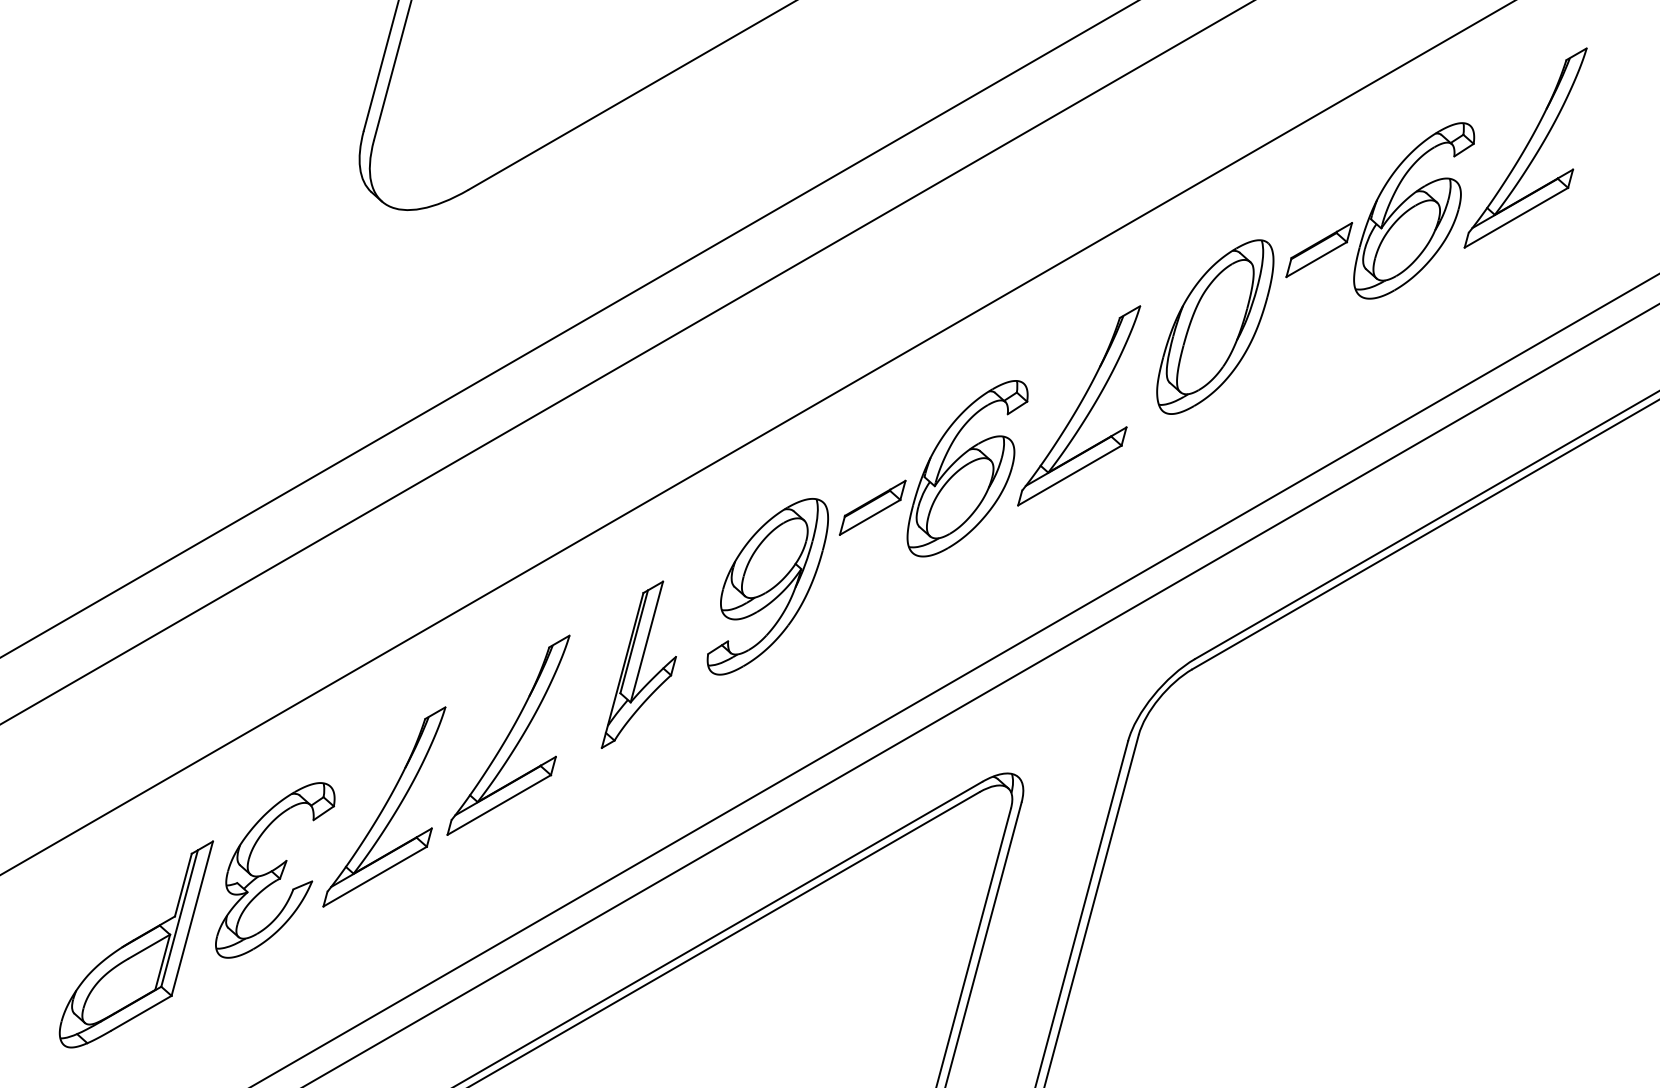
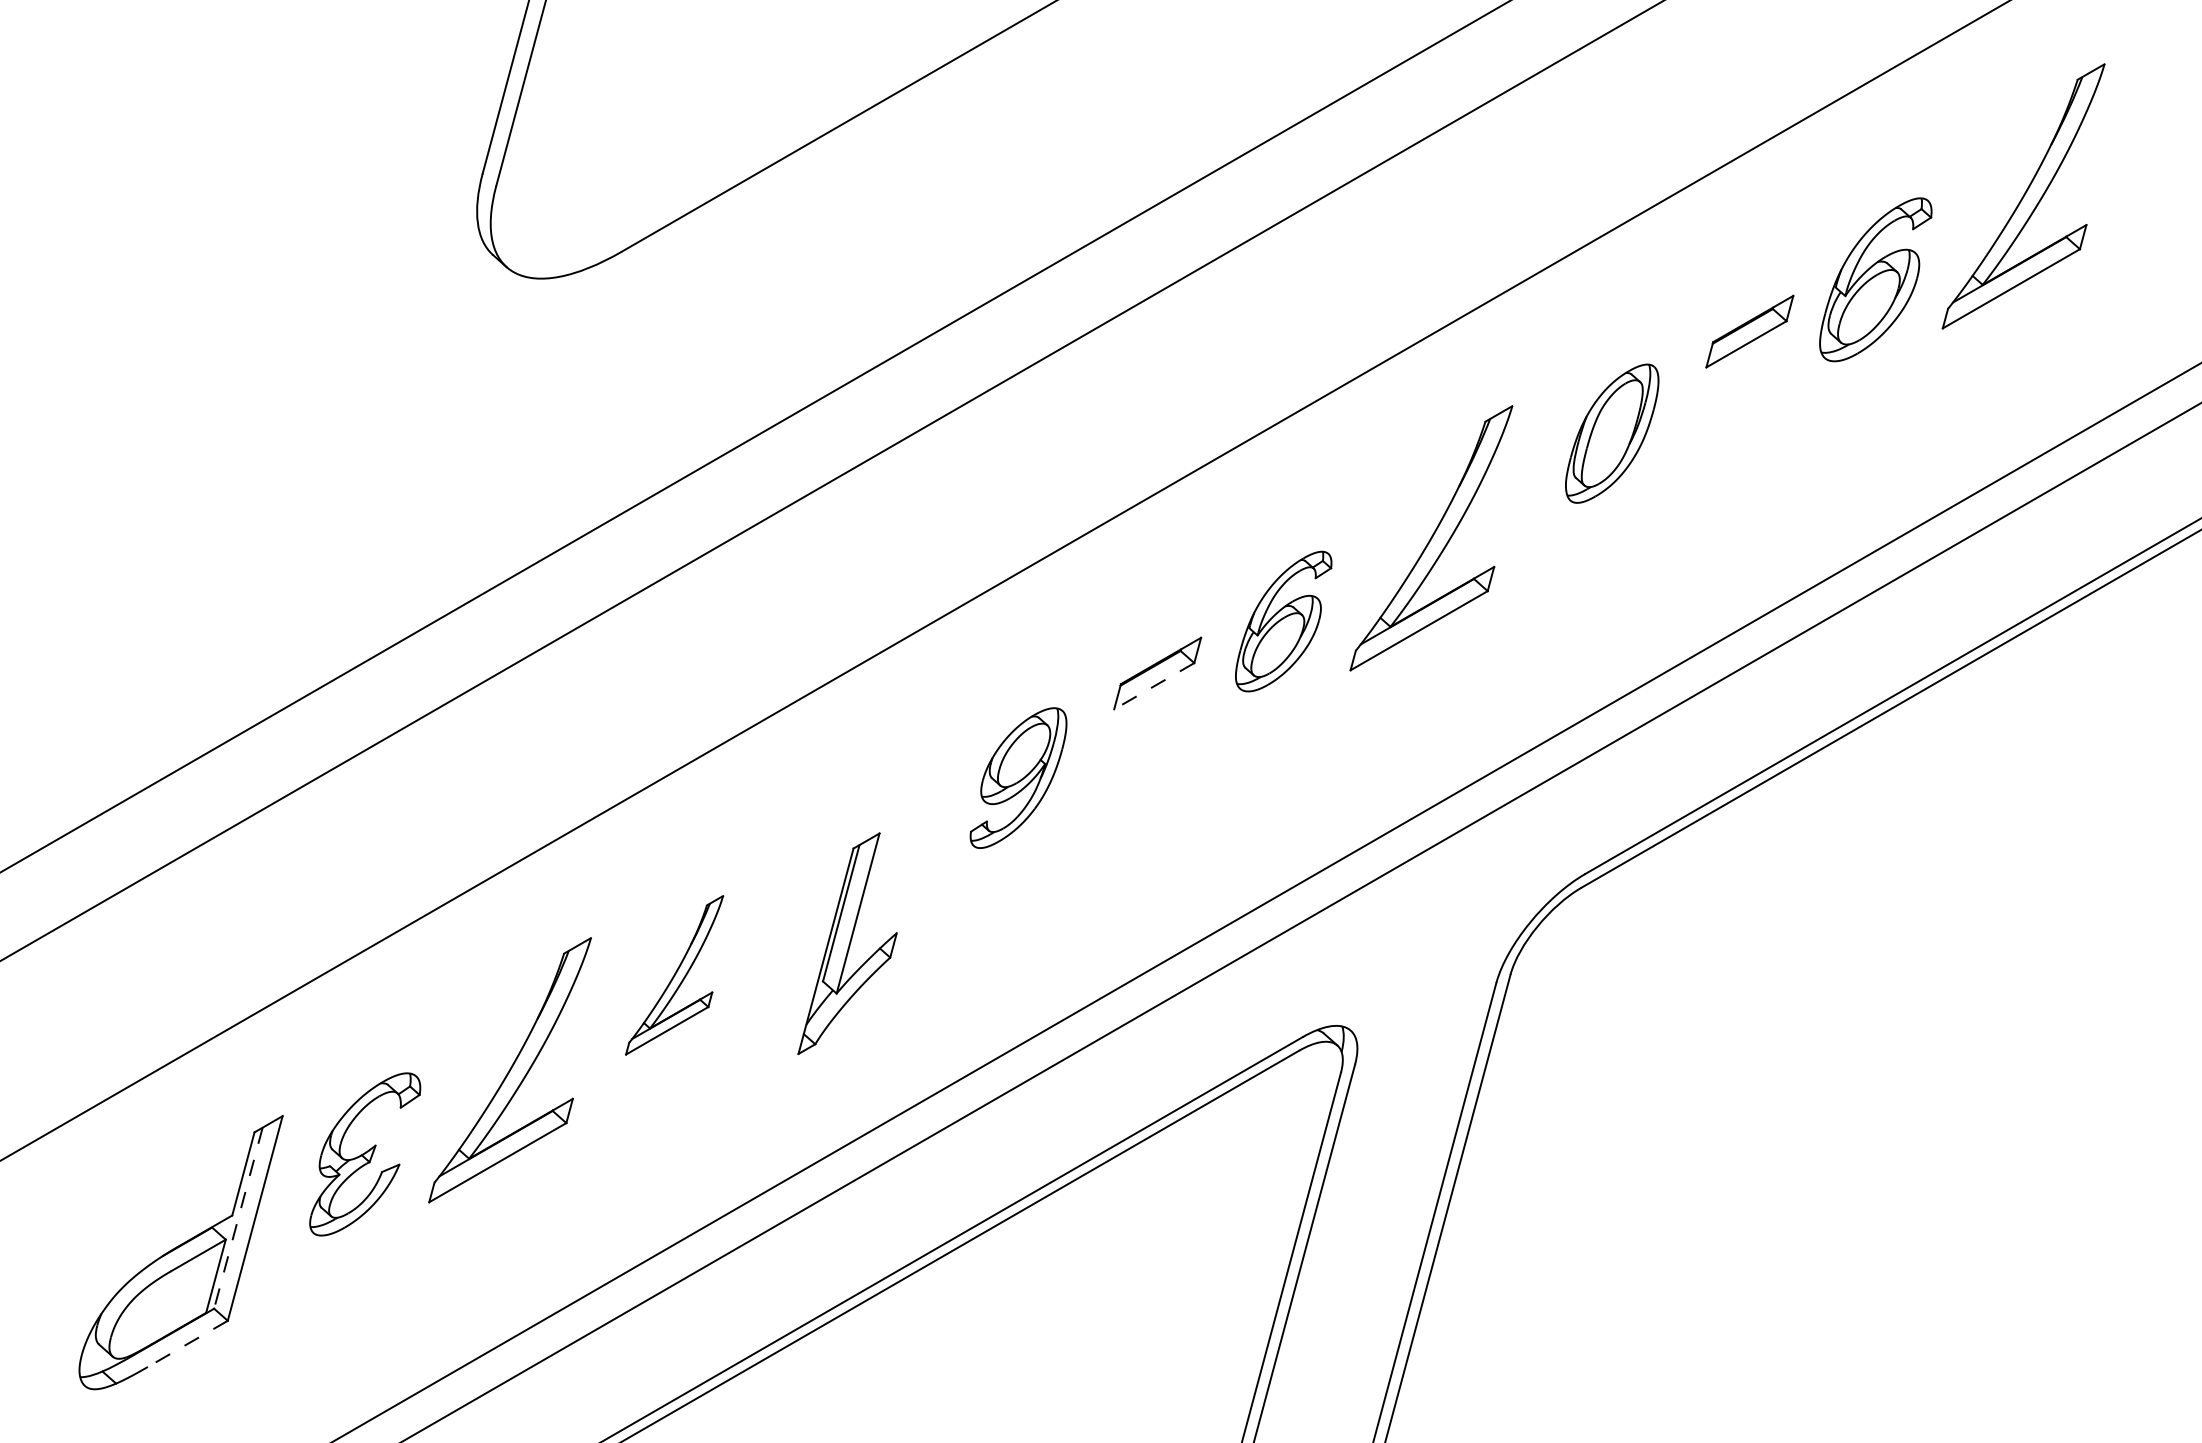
part: (1413, 210) -> (1875, 279), size x0.7
part: (1215, 326) -> (1612, 433), size x0.6
part: (967, 468) -> (1283, 621), size x0.6
line: (869, 517) -> (1153, 686), solid -> dashed
part: (767, 586) -> (1018, 777), size x0.6
part: (638, 664) -> (847, 943), moved
part: (508, 735) -> (674, 975), size x0.6
part: (274, 870) -> (364, 1154), size x0.7
line: (179, 918) -> (238, 1218), solid -> dashed
line: (141, 1013) -> (187, 1344), solid -> dashed

